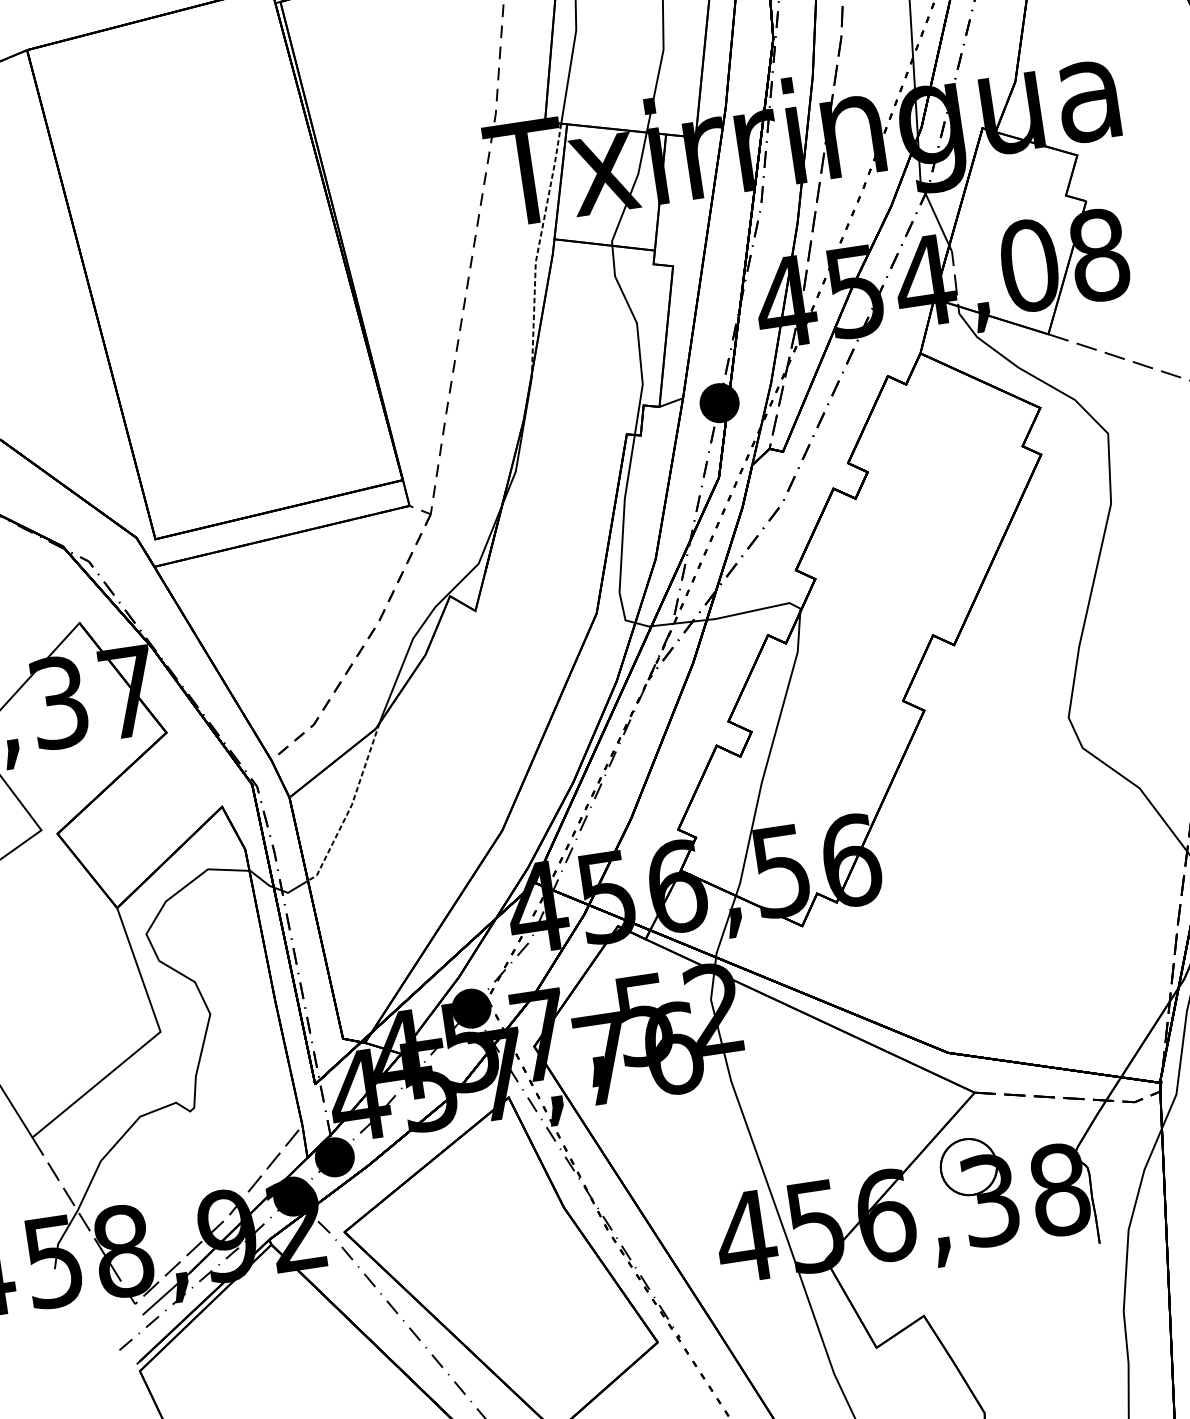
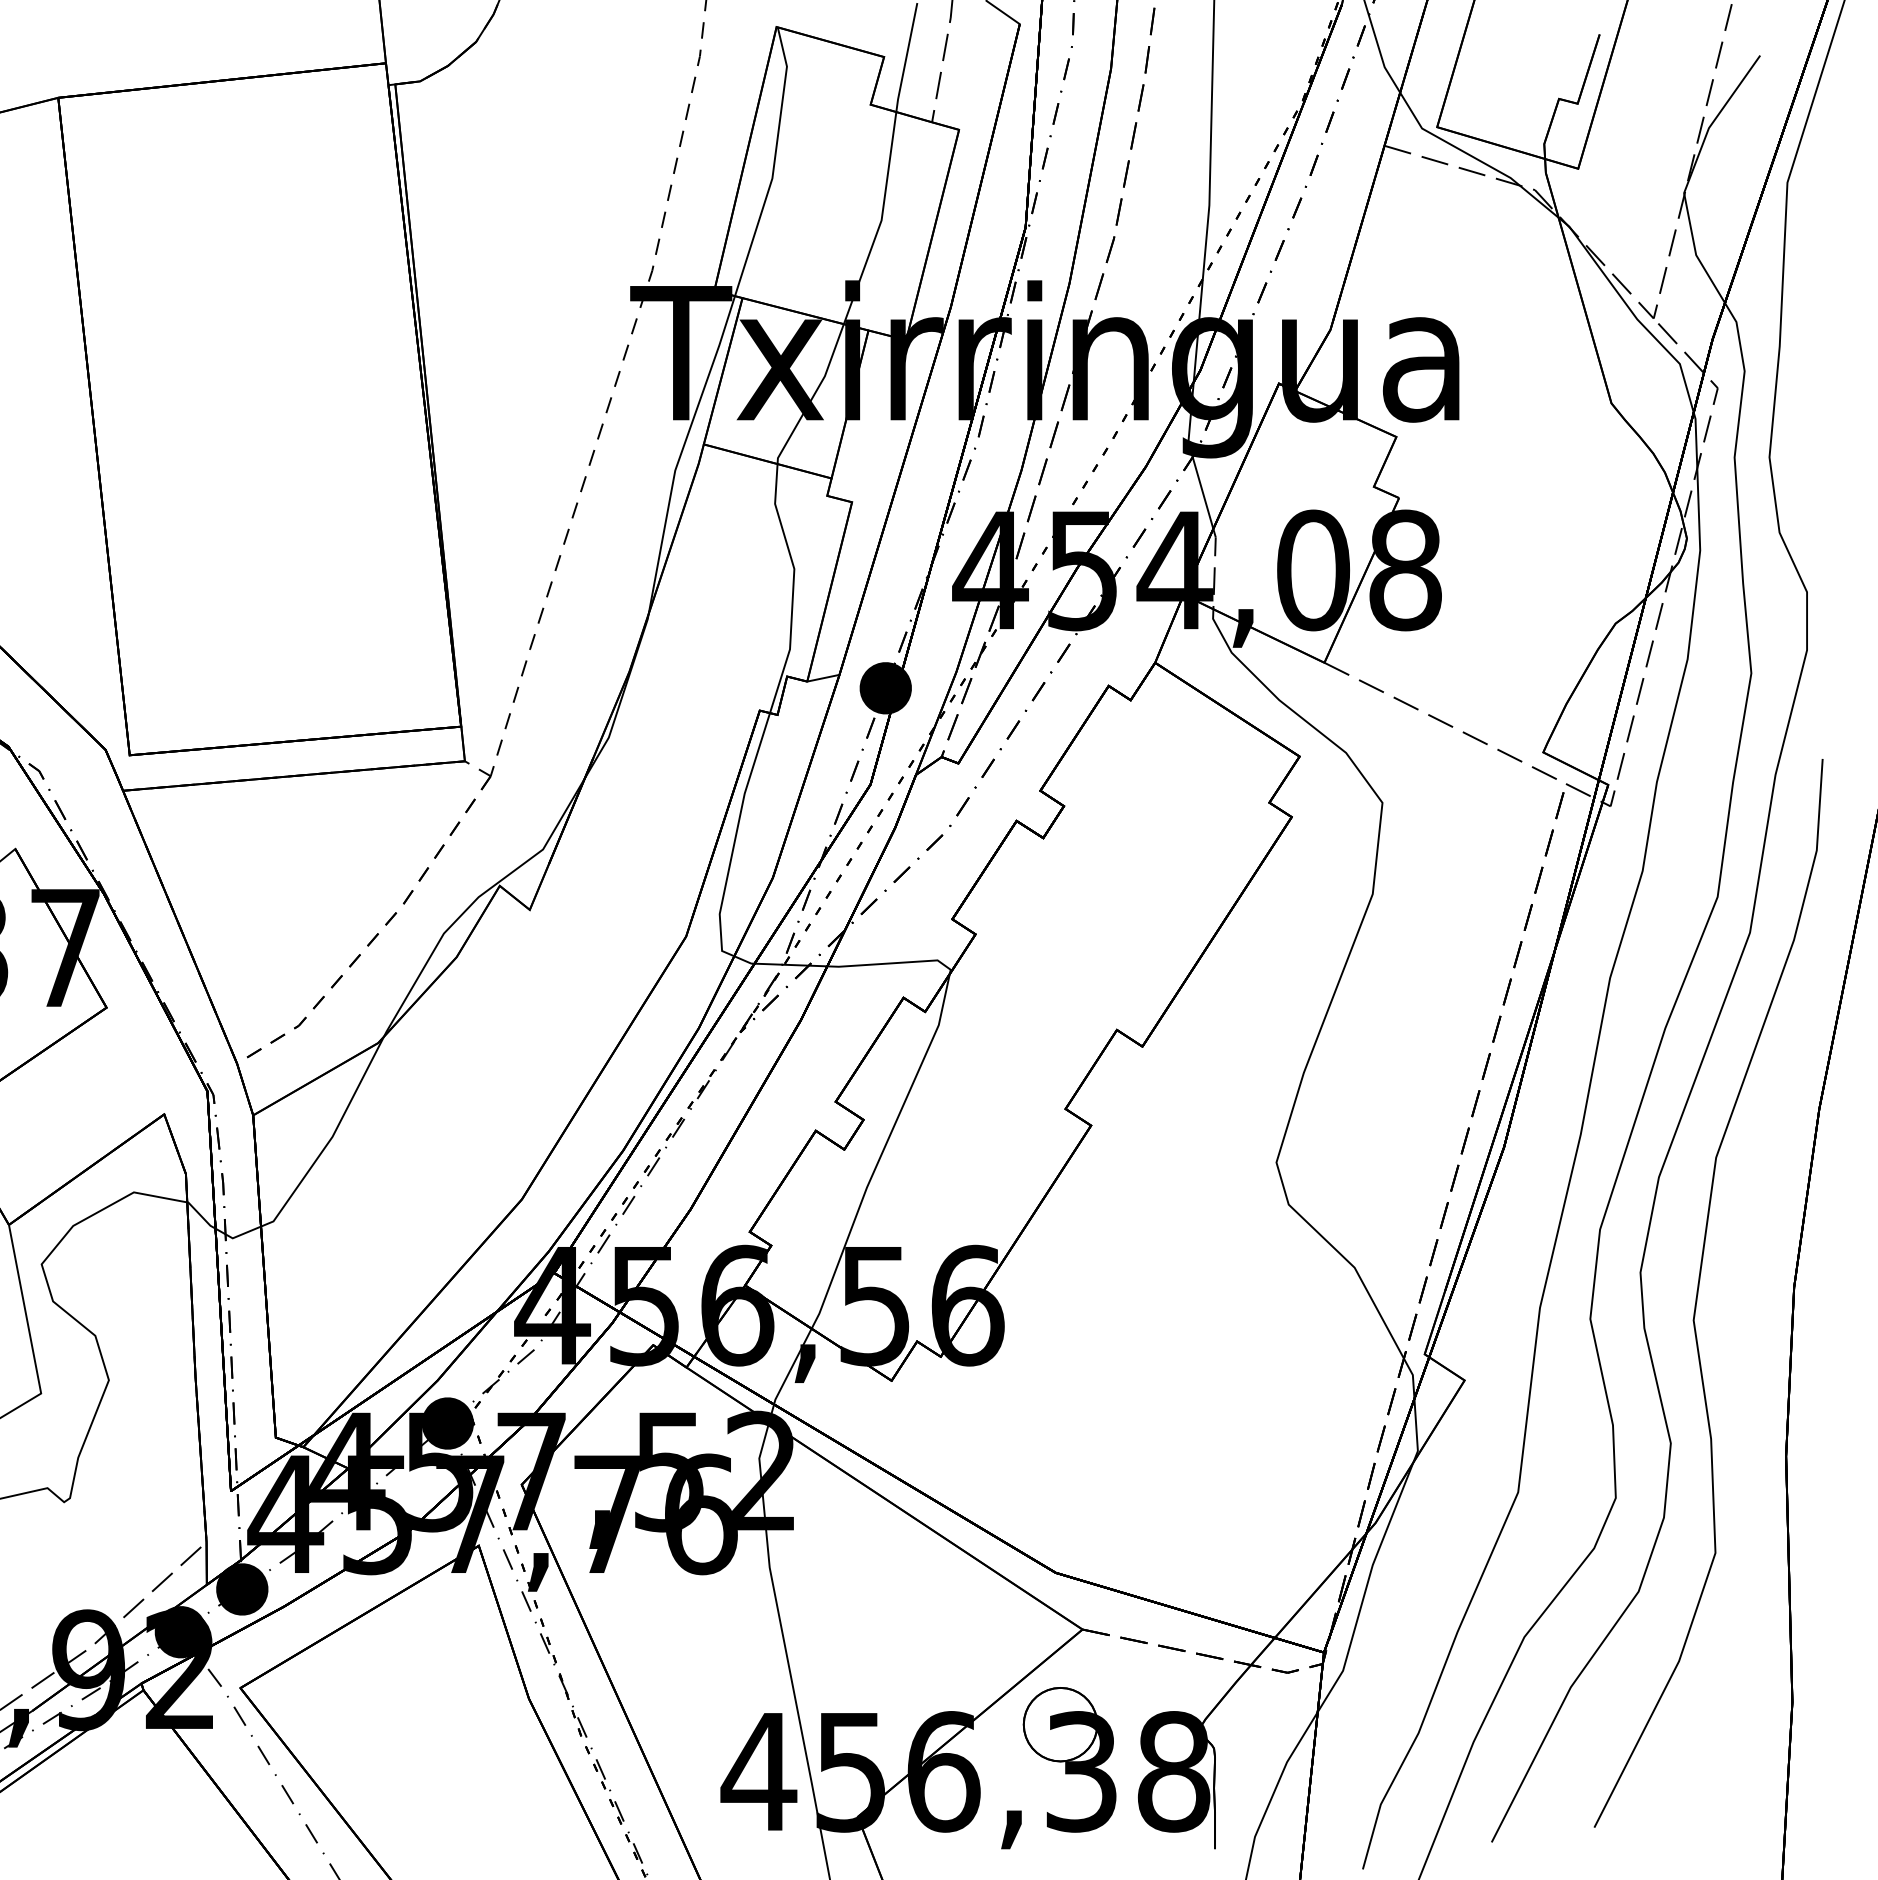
line: (538, 247) -> (681, 452), dashed -> solid
line: (350, 807) -> (330, 1139), dashed -> solid

